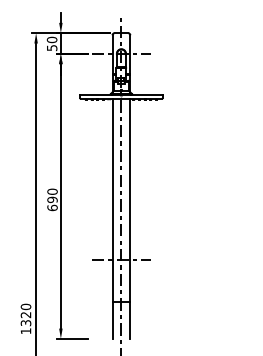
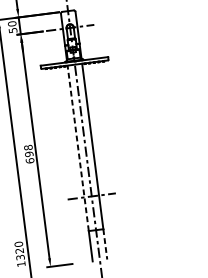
text: (52, 191) -> (28, 147), 690 -> 698
line: (112, 199) -> (78, 147), solid -> dashed
line: (130, 320) -> (105, 244), solid -> dashed

